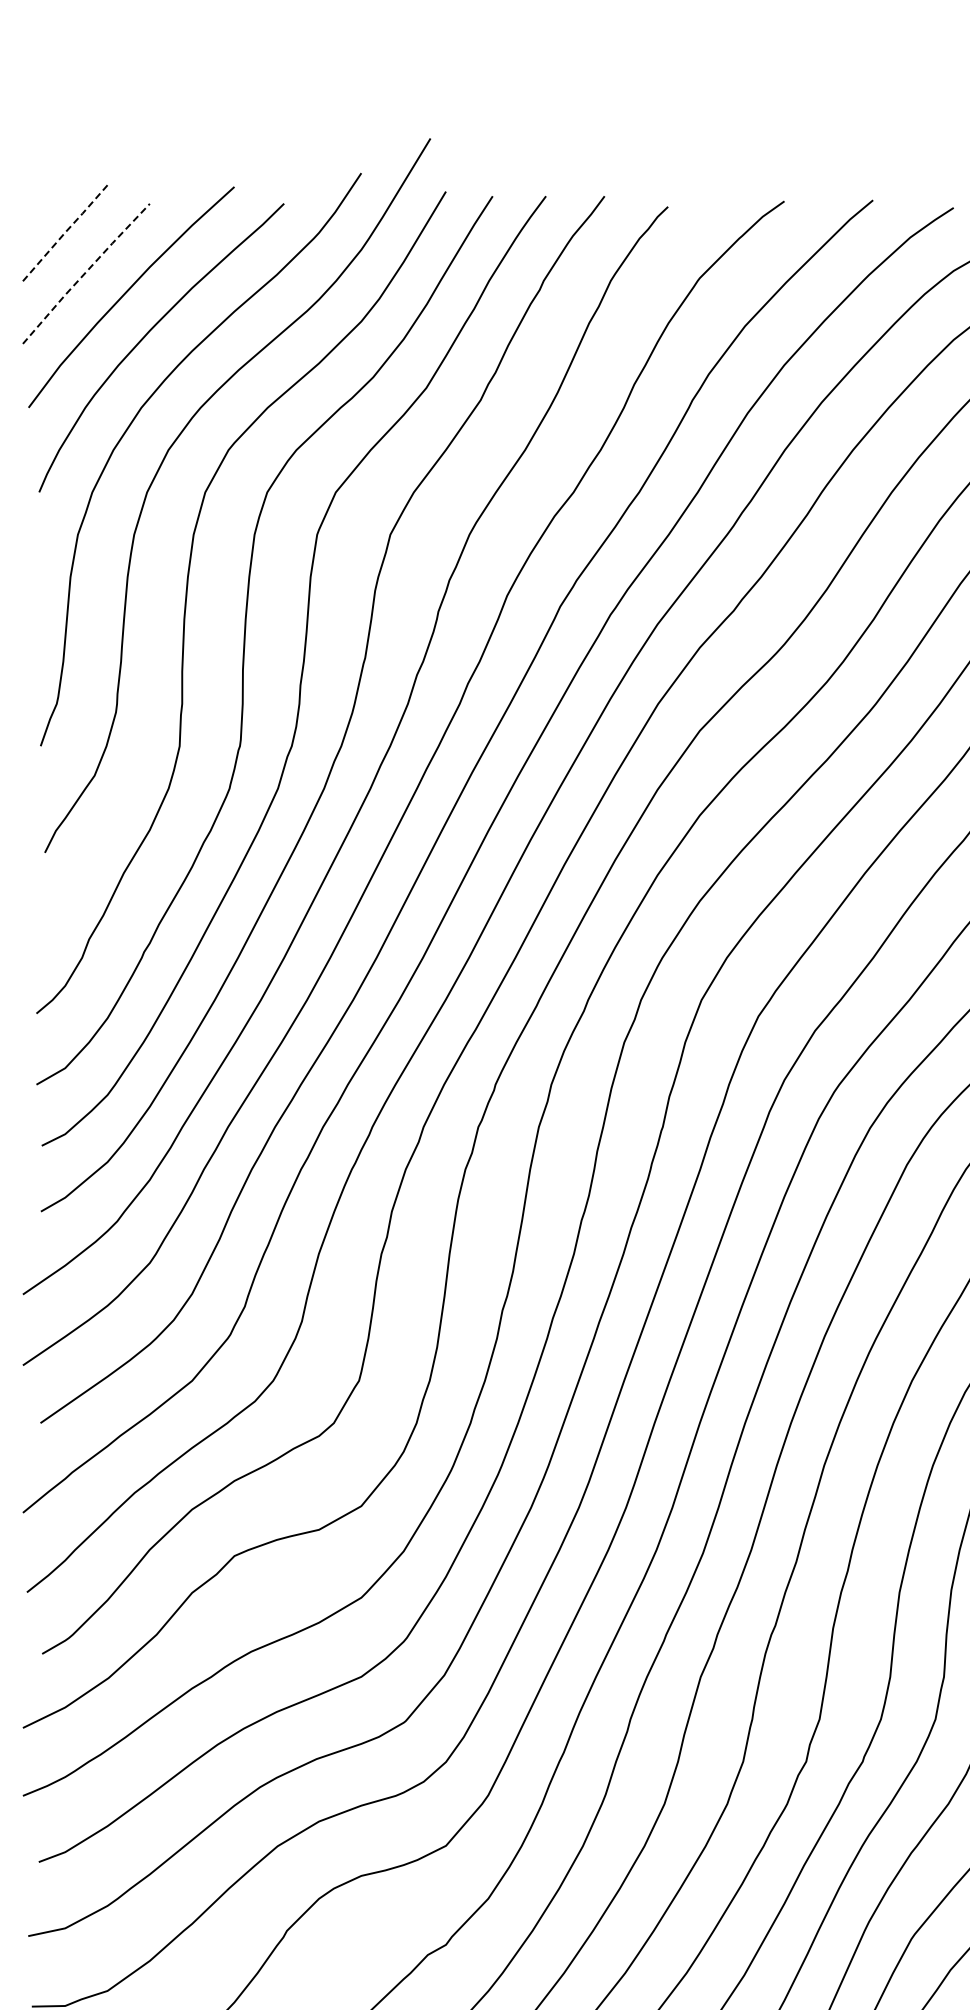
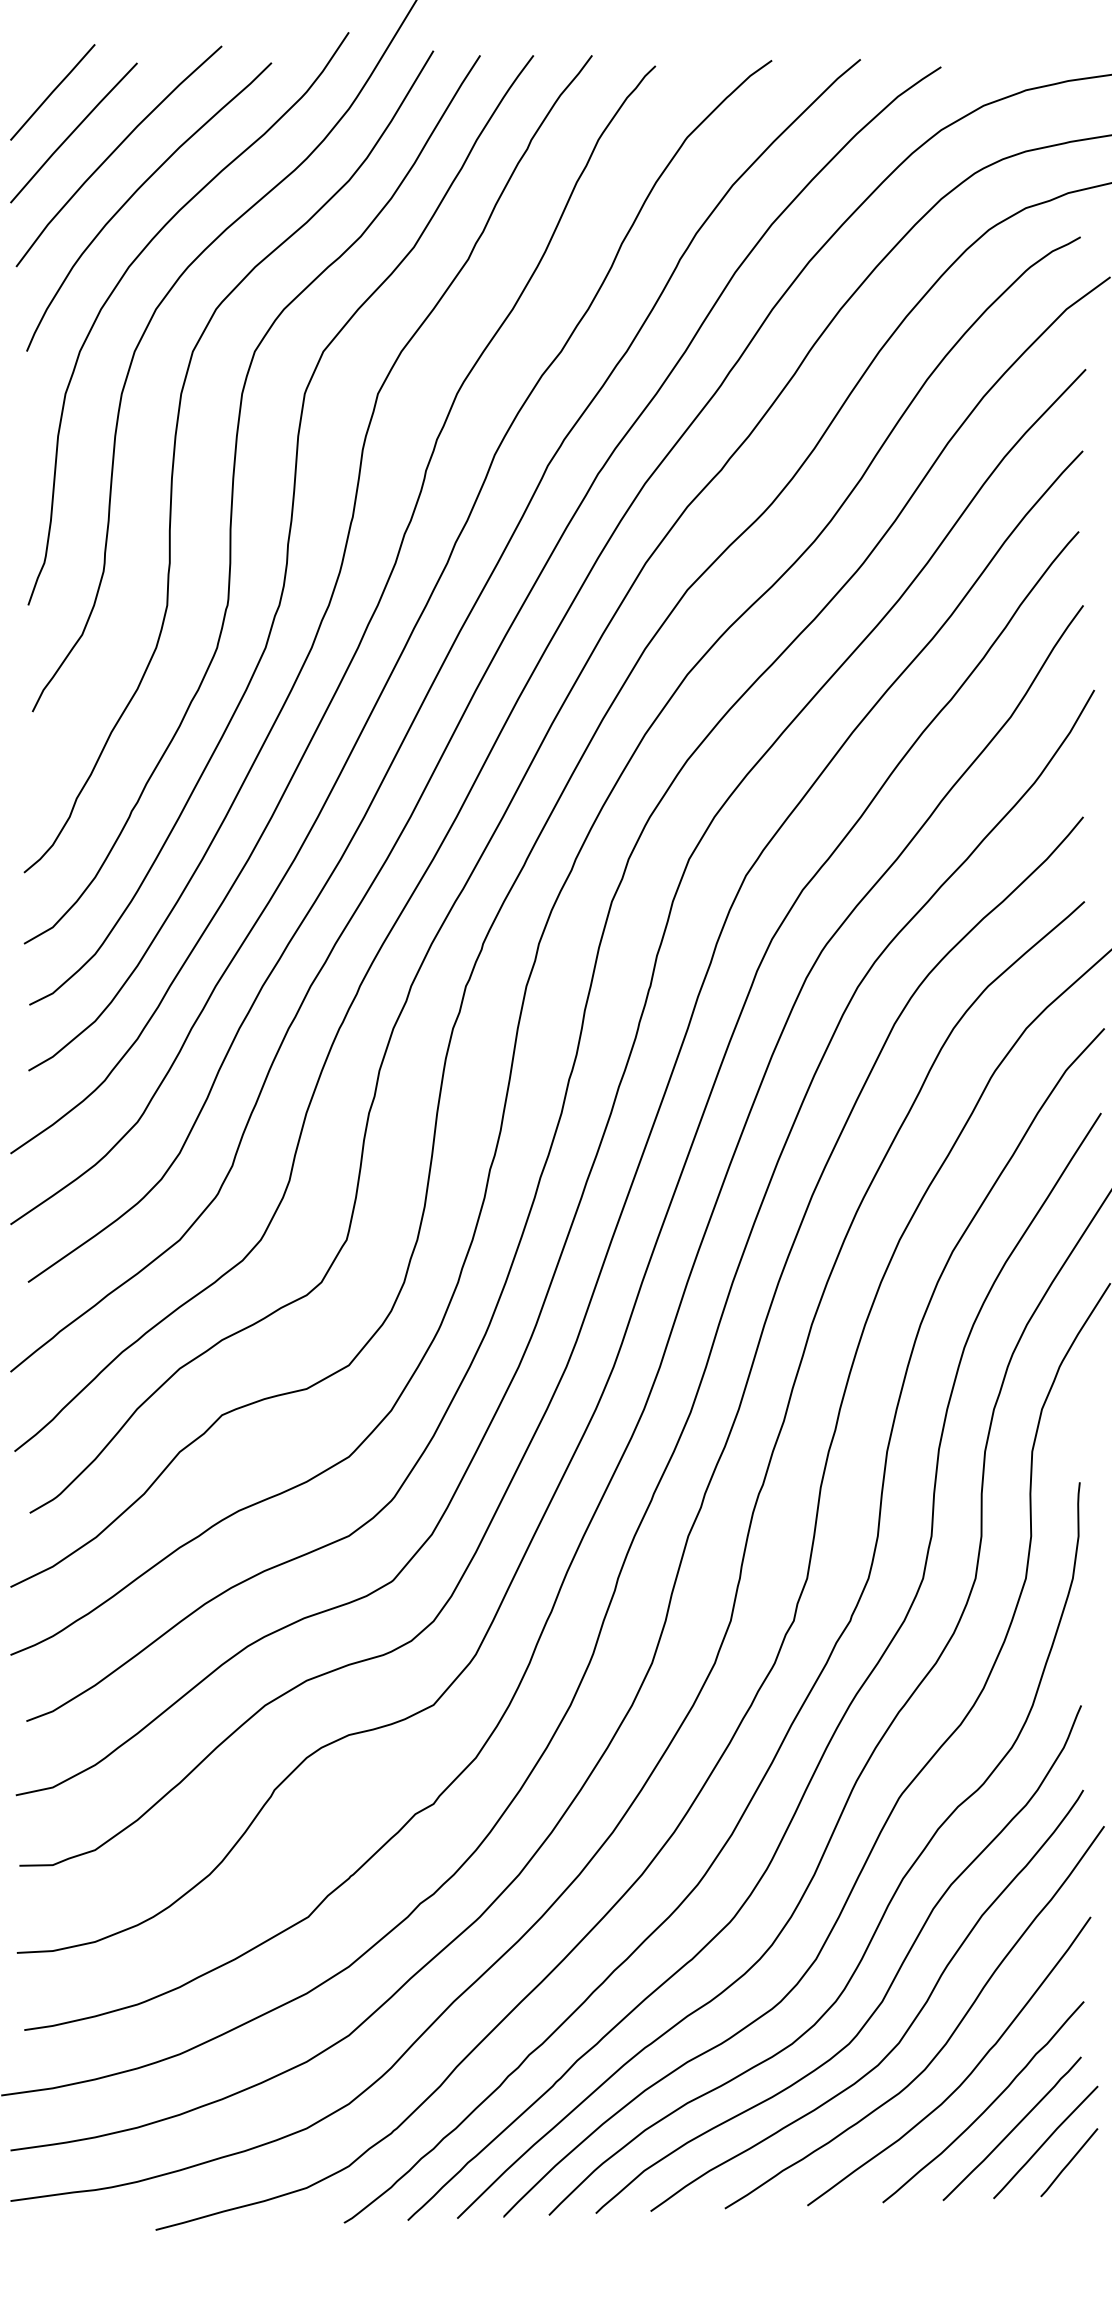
line: (64, 232) -> (52, 91), dashed -> solid
line: (85, 273) -> (73, 132), dashed -> solid

